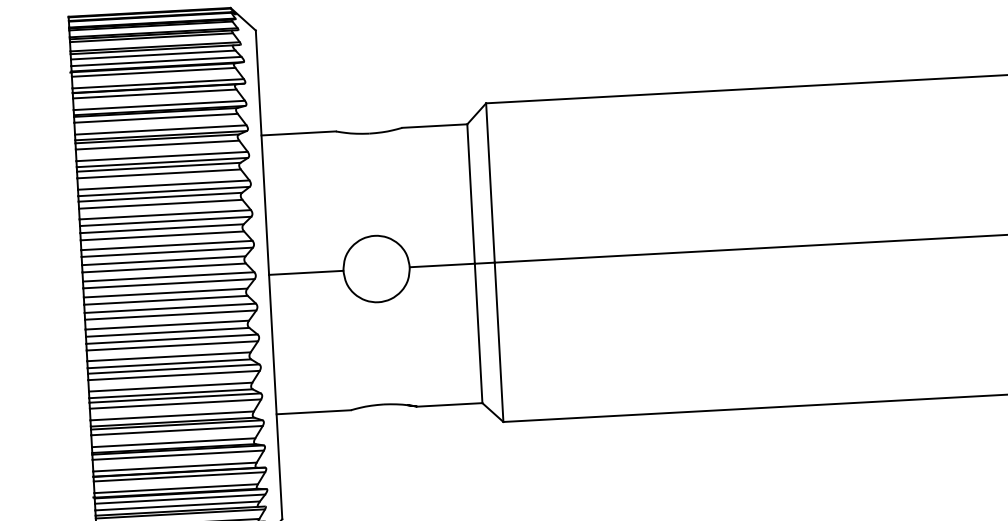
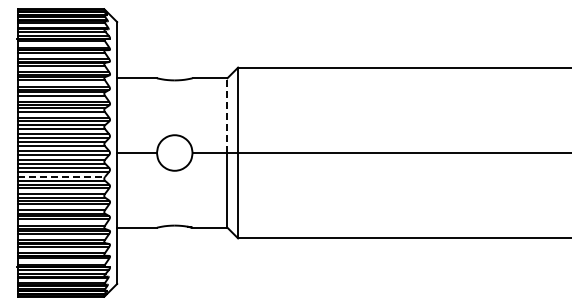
line: (471, 193) -> (227, 115), solid -> dashed
line: (167, 324) -> (61, 176), solid -> dashed

